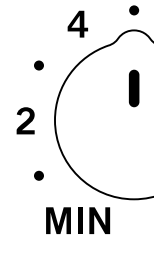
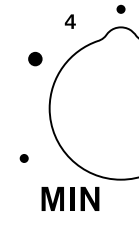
part: (78, 23) -> (70, 21), size x0.6
part: (38, 64) -> (34, 58), size x1.6
part: (133, 88) -> (120, 79), removed
fill: (25, 120) -> (23, 108), removed
part: (38, 175) -> (23, 158), moved

